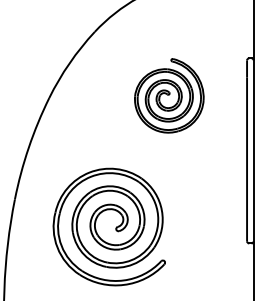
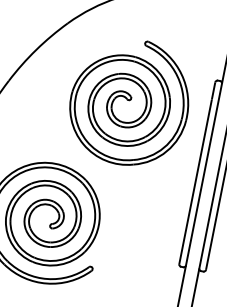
part: (169, 95) -> (130, 102), size x1.67

